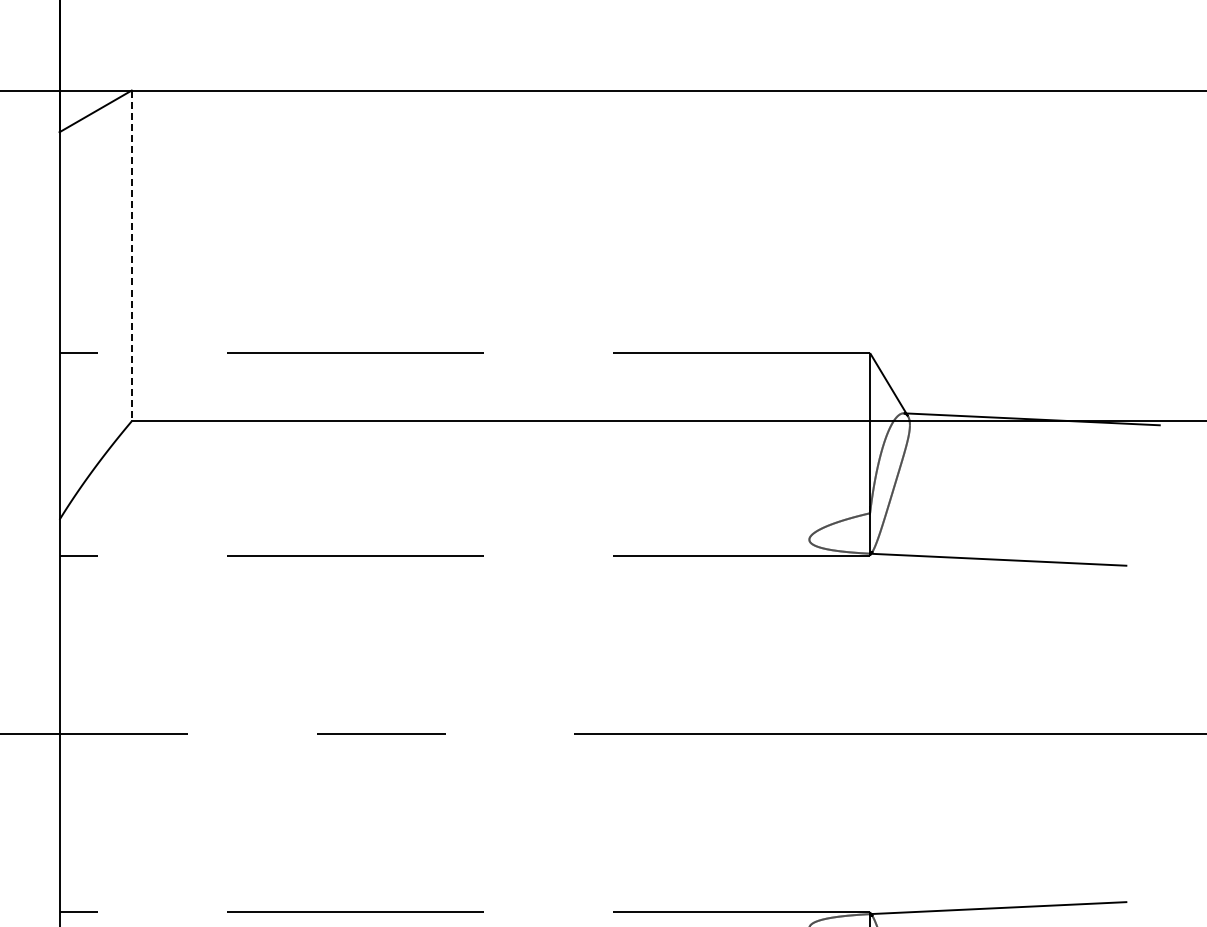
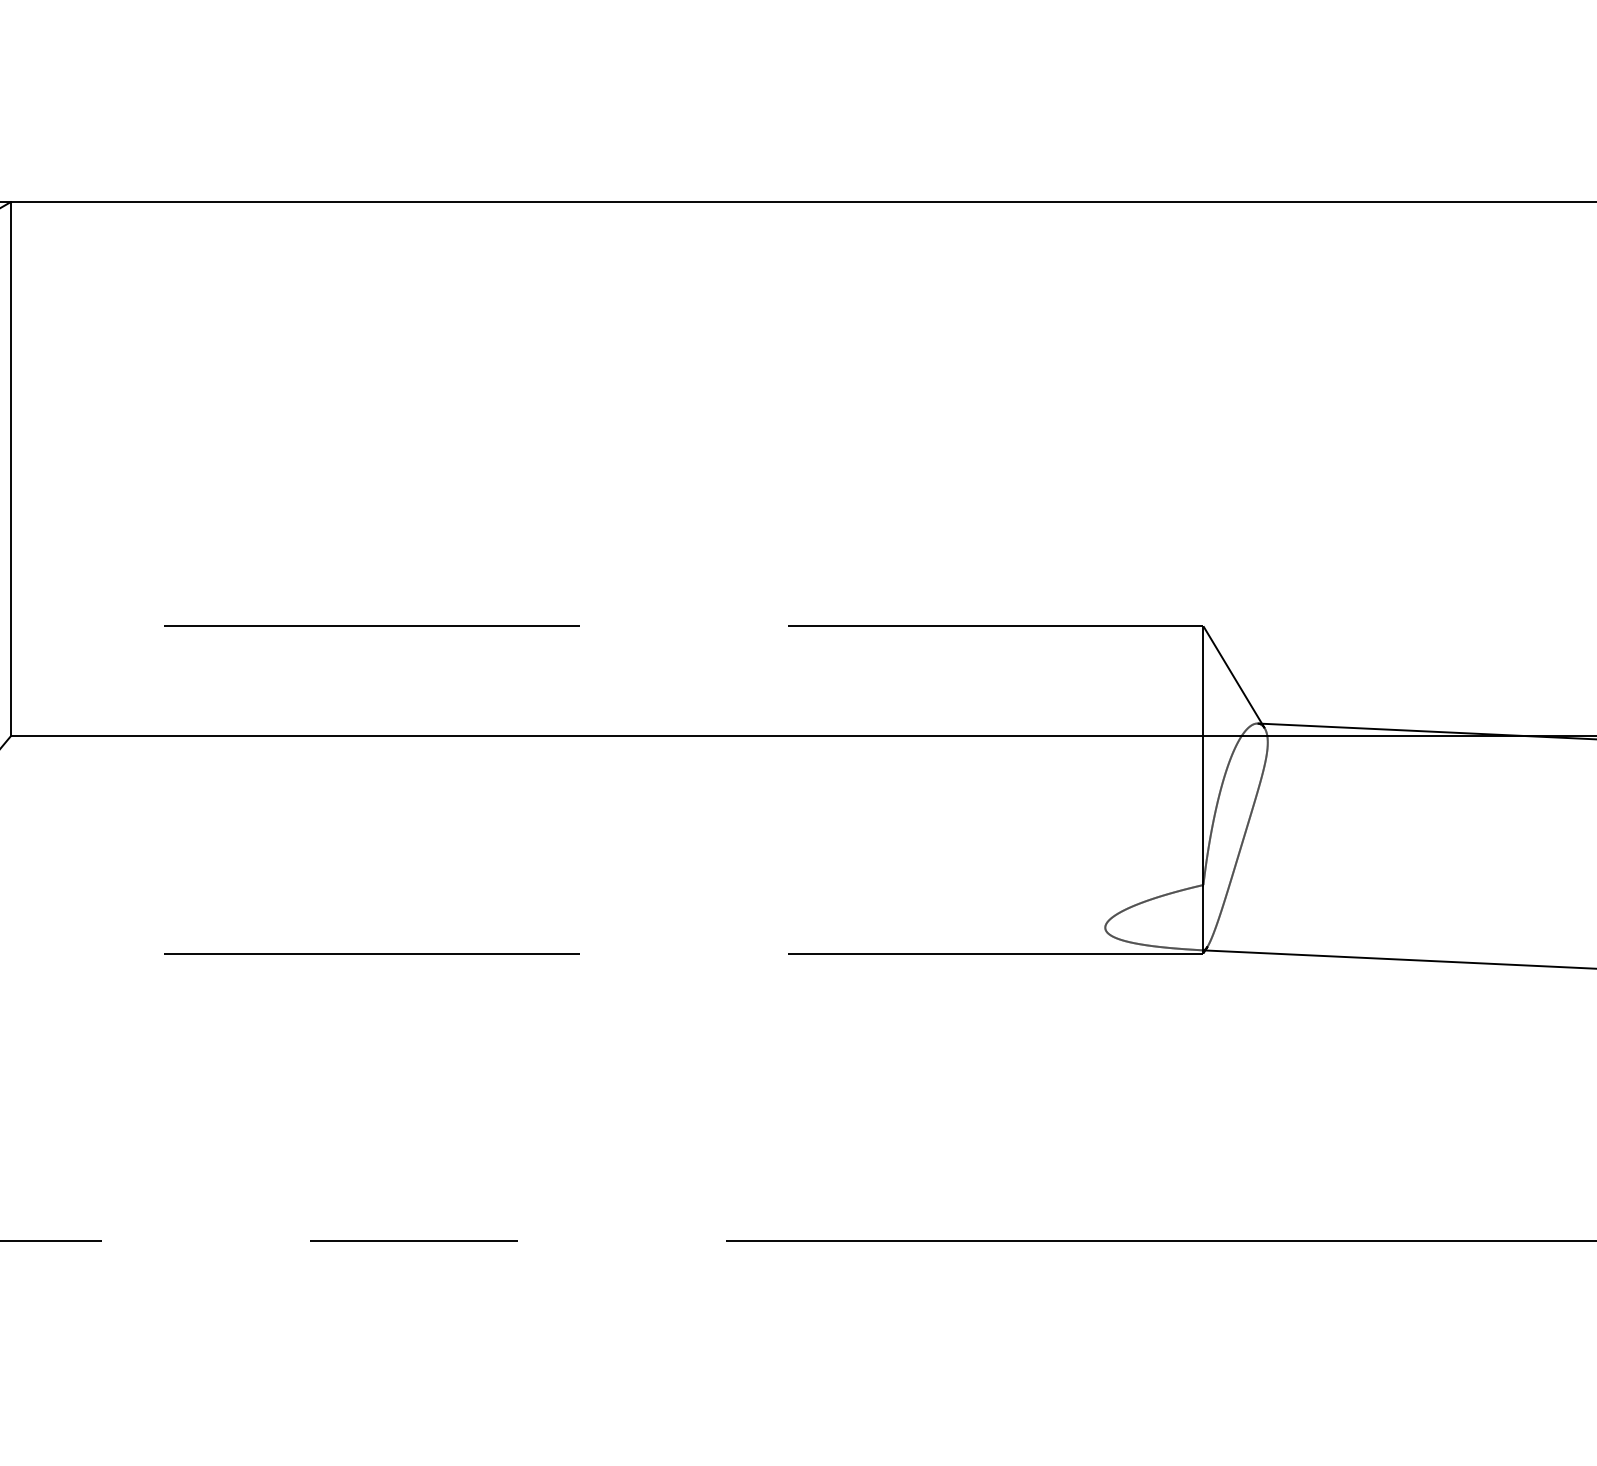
line: (131, 256) -> (10, 470), dashed -> solid

